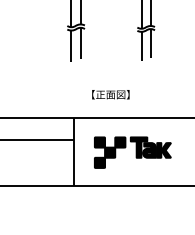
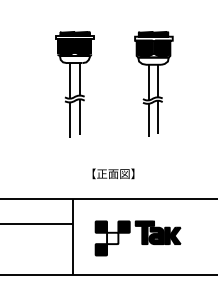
fill: (109, 152) -> (112, 238), removed

